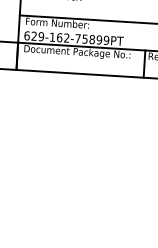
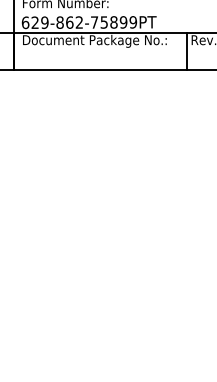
text: (52, 37) -> (59, 22), 629-162-75899PT -> 629-862-75899PT

